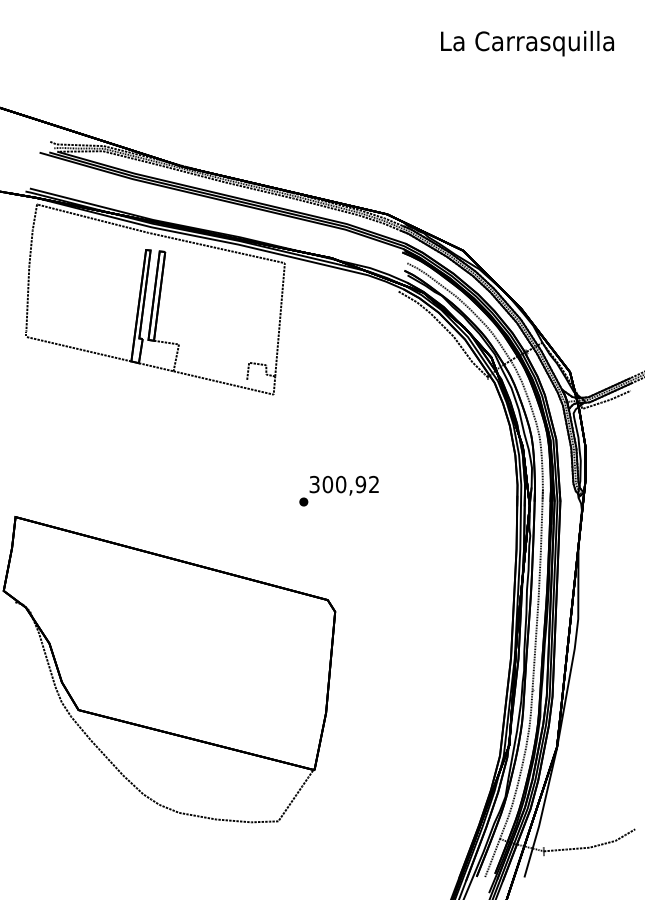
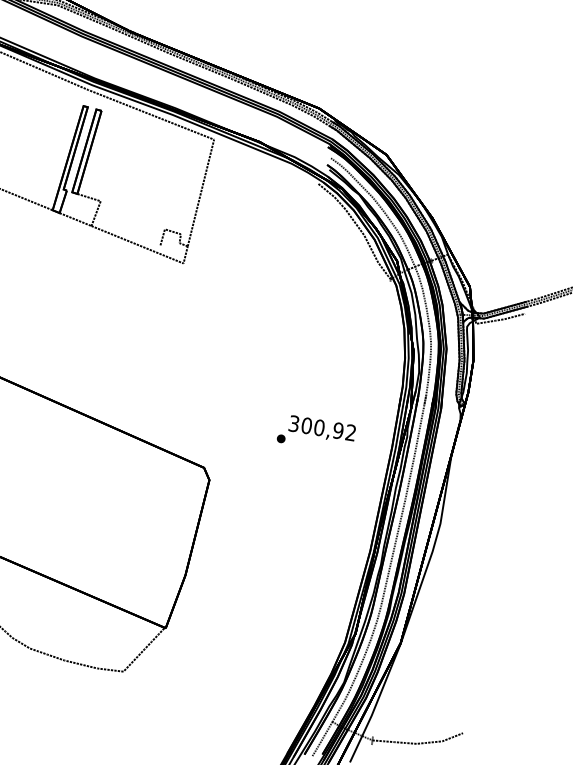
text: (338, 490) -> (316, 433), moved

